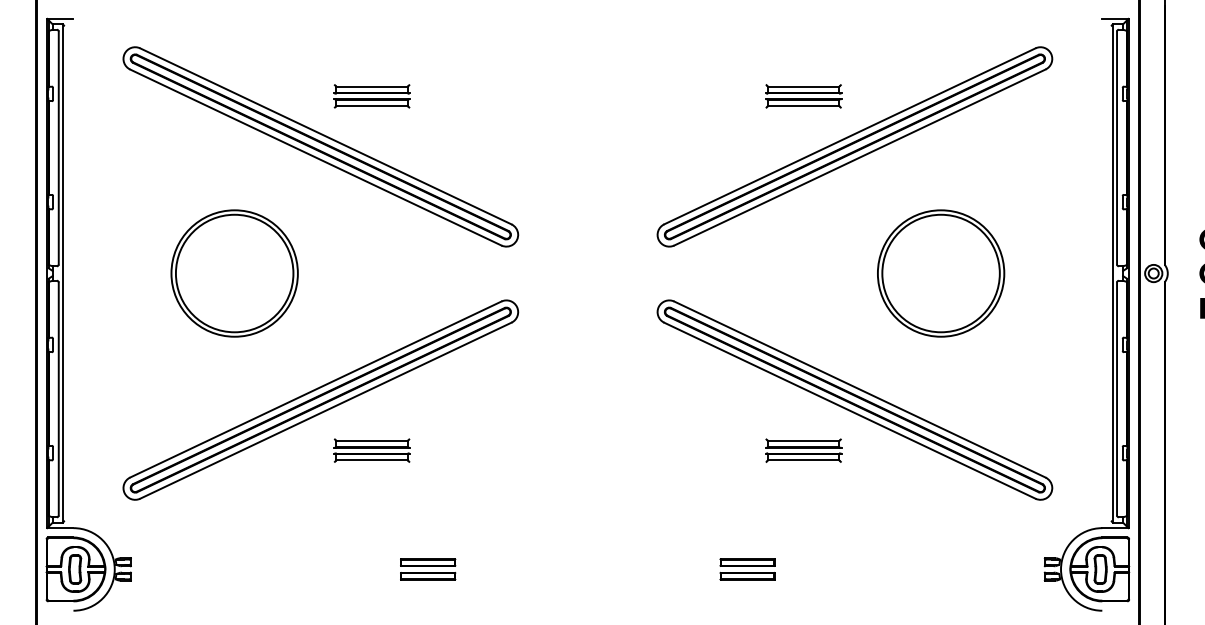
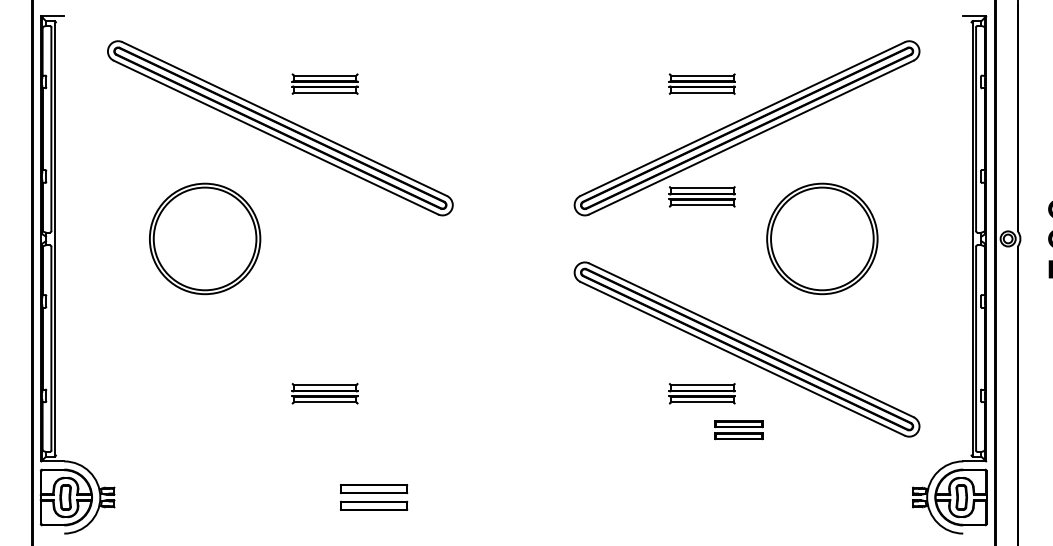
part: (803, 225) -> (702, 196), added
part: (320, 399) -> (280, 349), removed
part: (428, 569) -> (374, 497), size x1.4
part: (747, 569) -> (738, 430), moved

